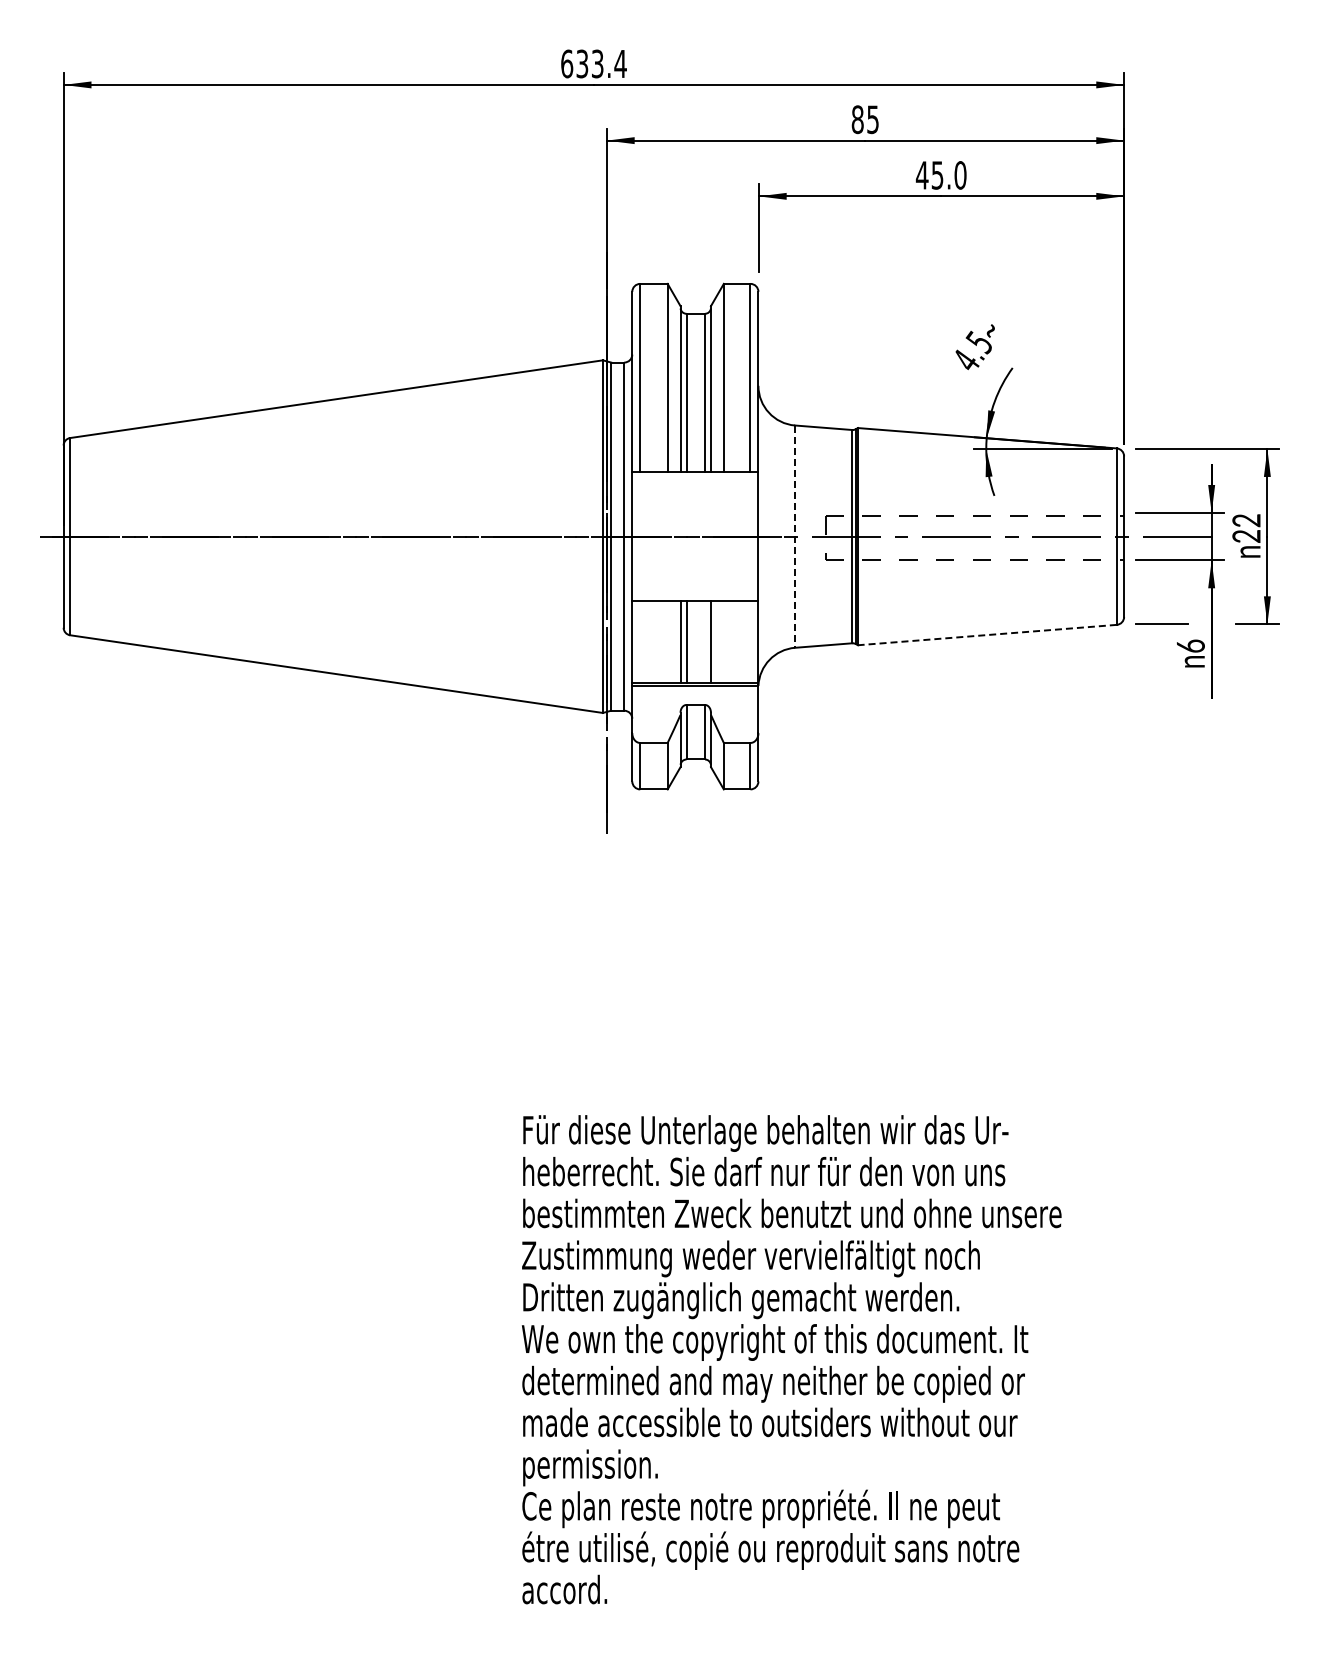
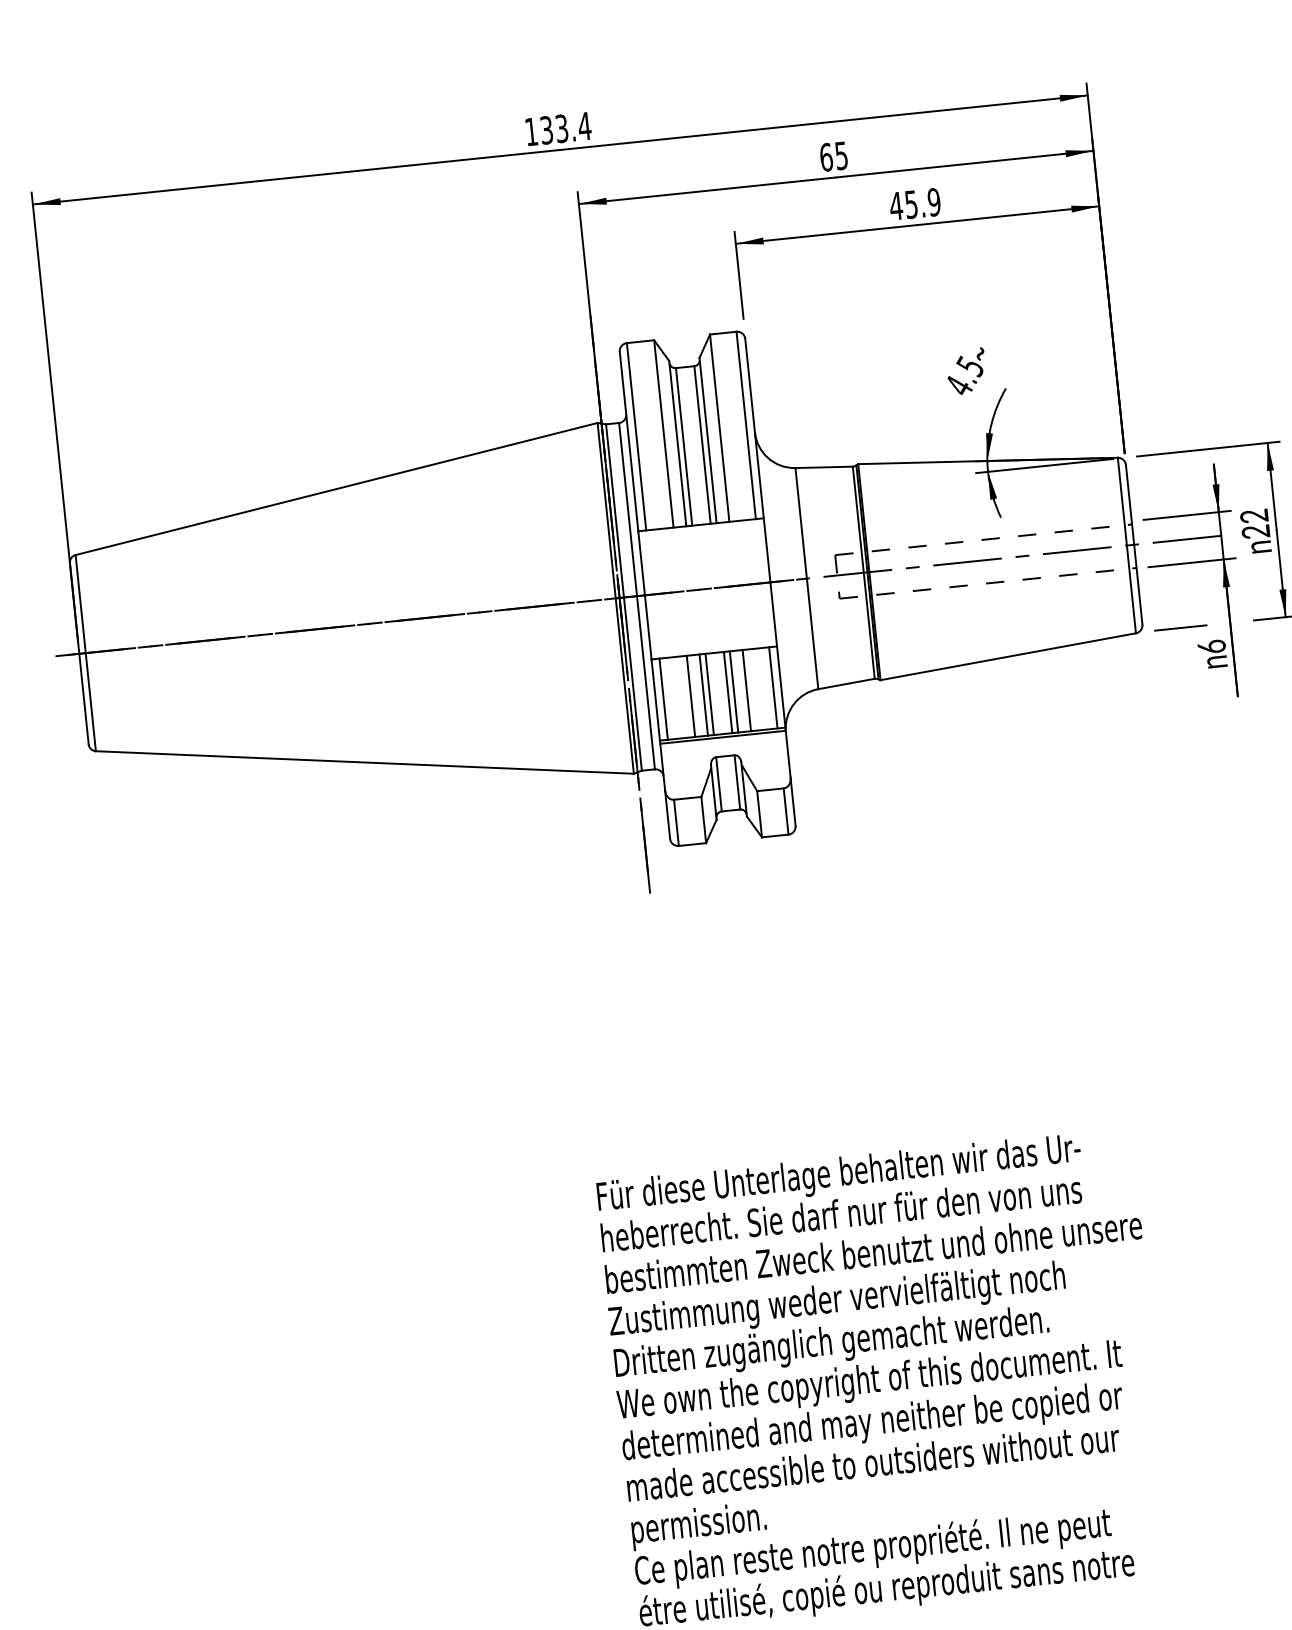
text: (567, 63) -> (531, 131), 633.4 -> 133.4
text: (857, 119) -> (826, 157), 85 -> 65
text: (960, 175) -> (934, 202), 45.0 -> 45.9
line: (795, 537) -> (807, 579), dashed -> solid
line: (987, 635) -> (1008, 657), dashed -> solid
line: (640, 641) -> (663, 698), added
line: (667, 641) -> (690, 696), added
line: (705, 641) -> (728, 692), added
line: (723, 641) -> (746, 690), added
line: (750, 641) -> (773, 687), added

